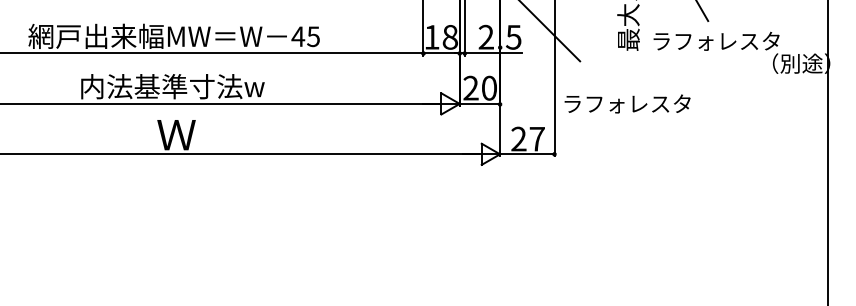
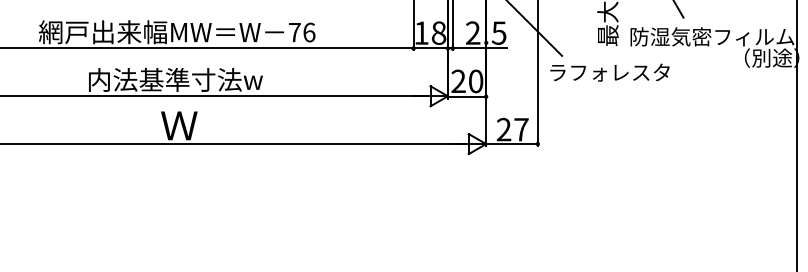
text: (305, 36) -> (301, 32), 45 -> 76
text: (738, 41) -> (712, 37), ラフォレスタ -> 防湿気密フィルム
text: (627, 103) -> (609, 72), moved

